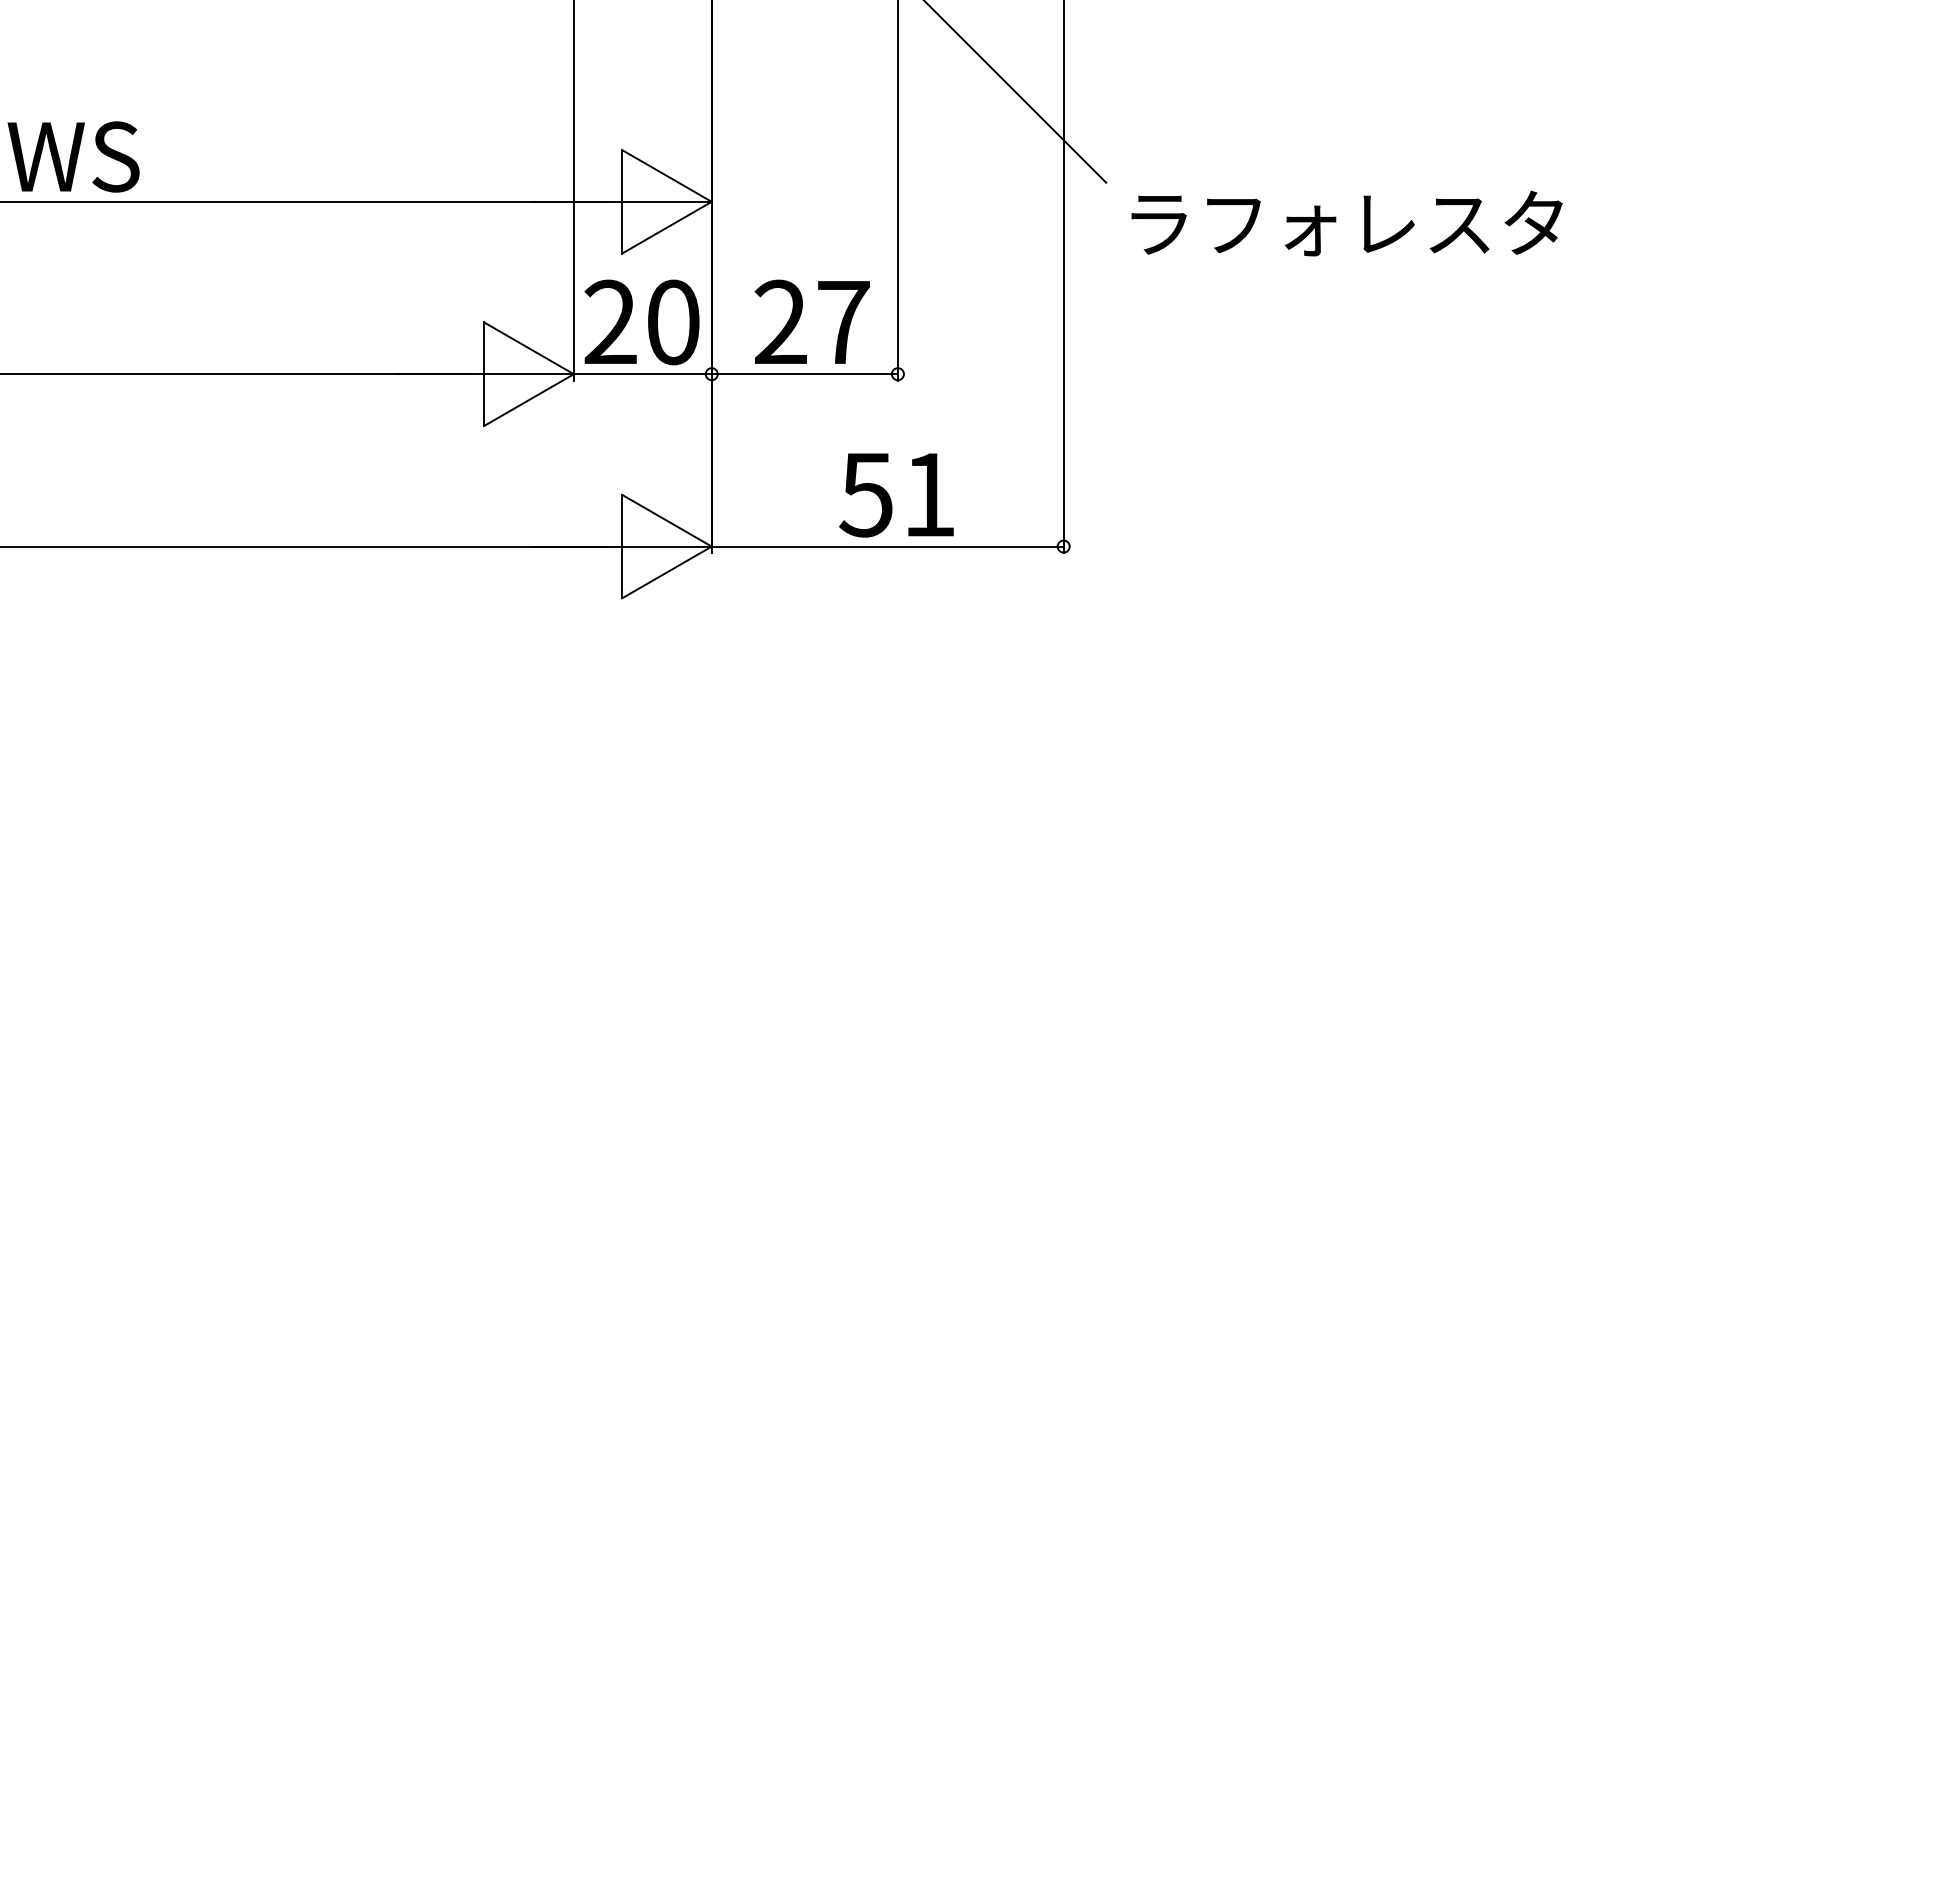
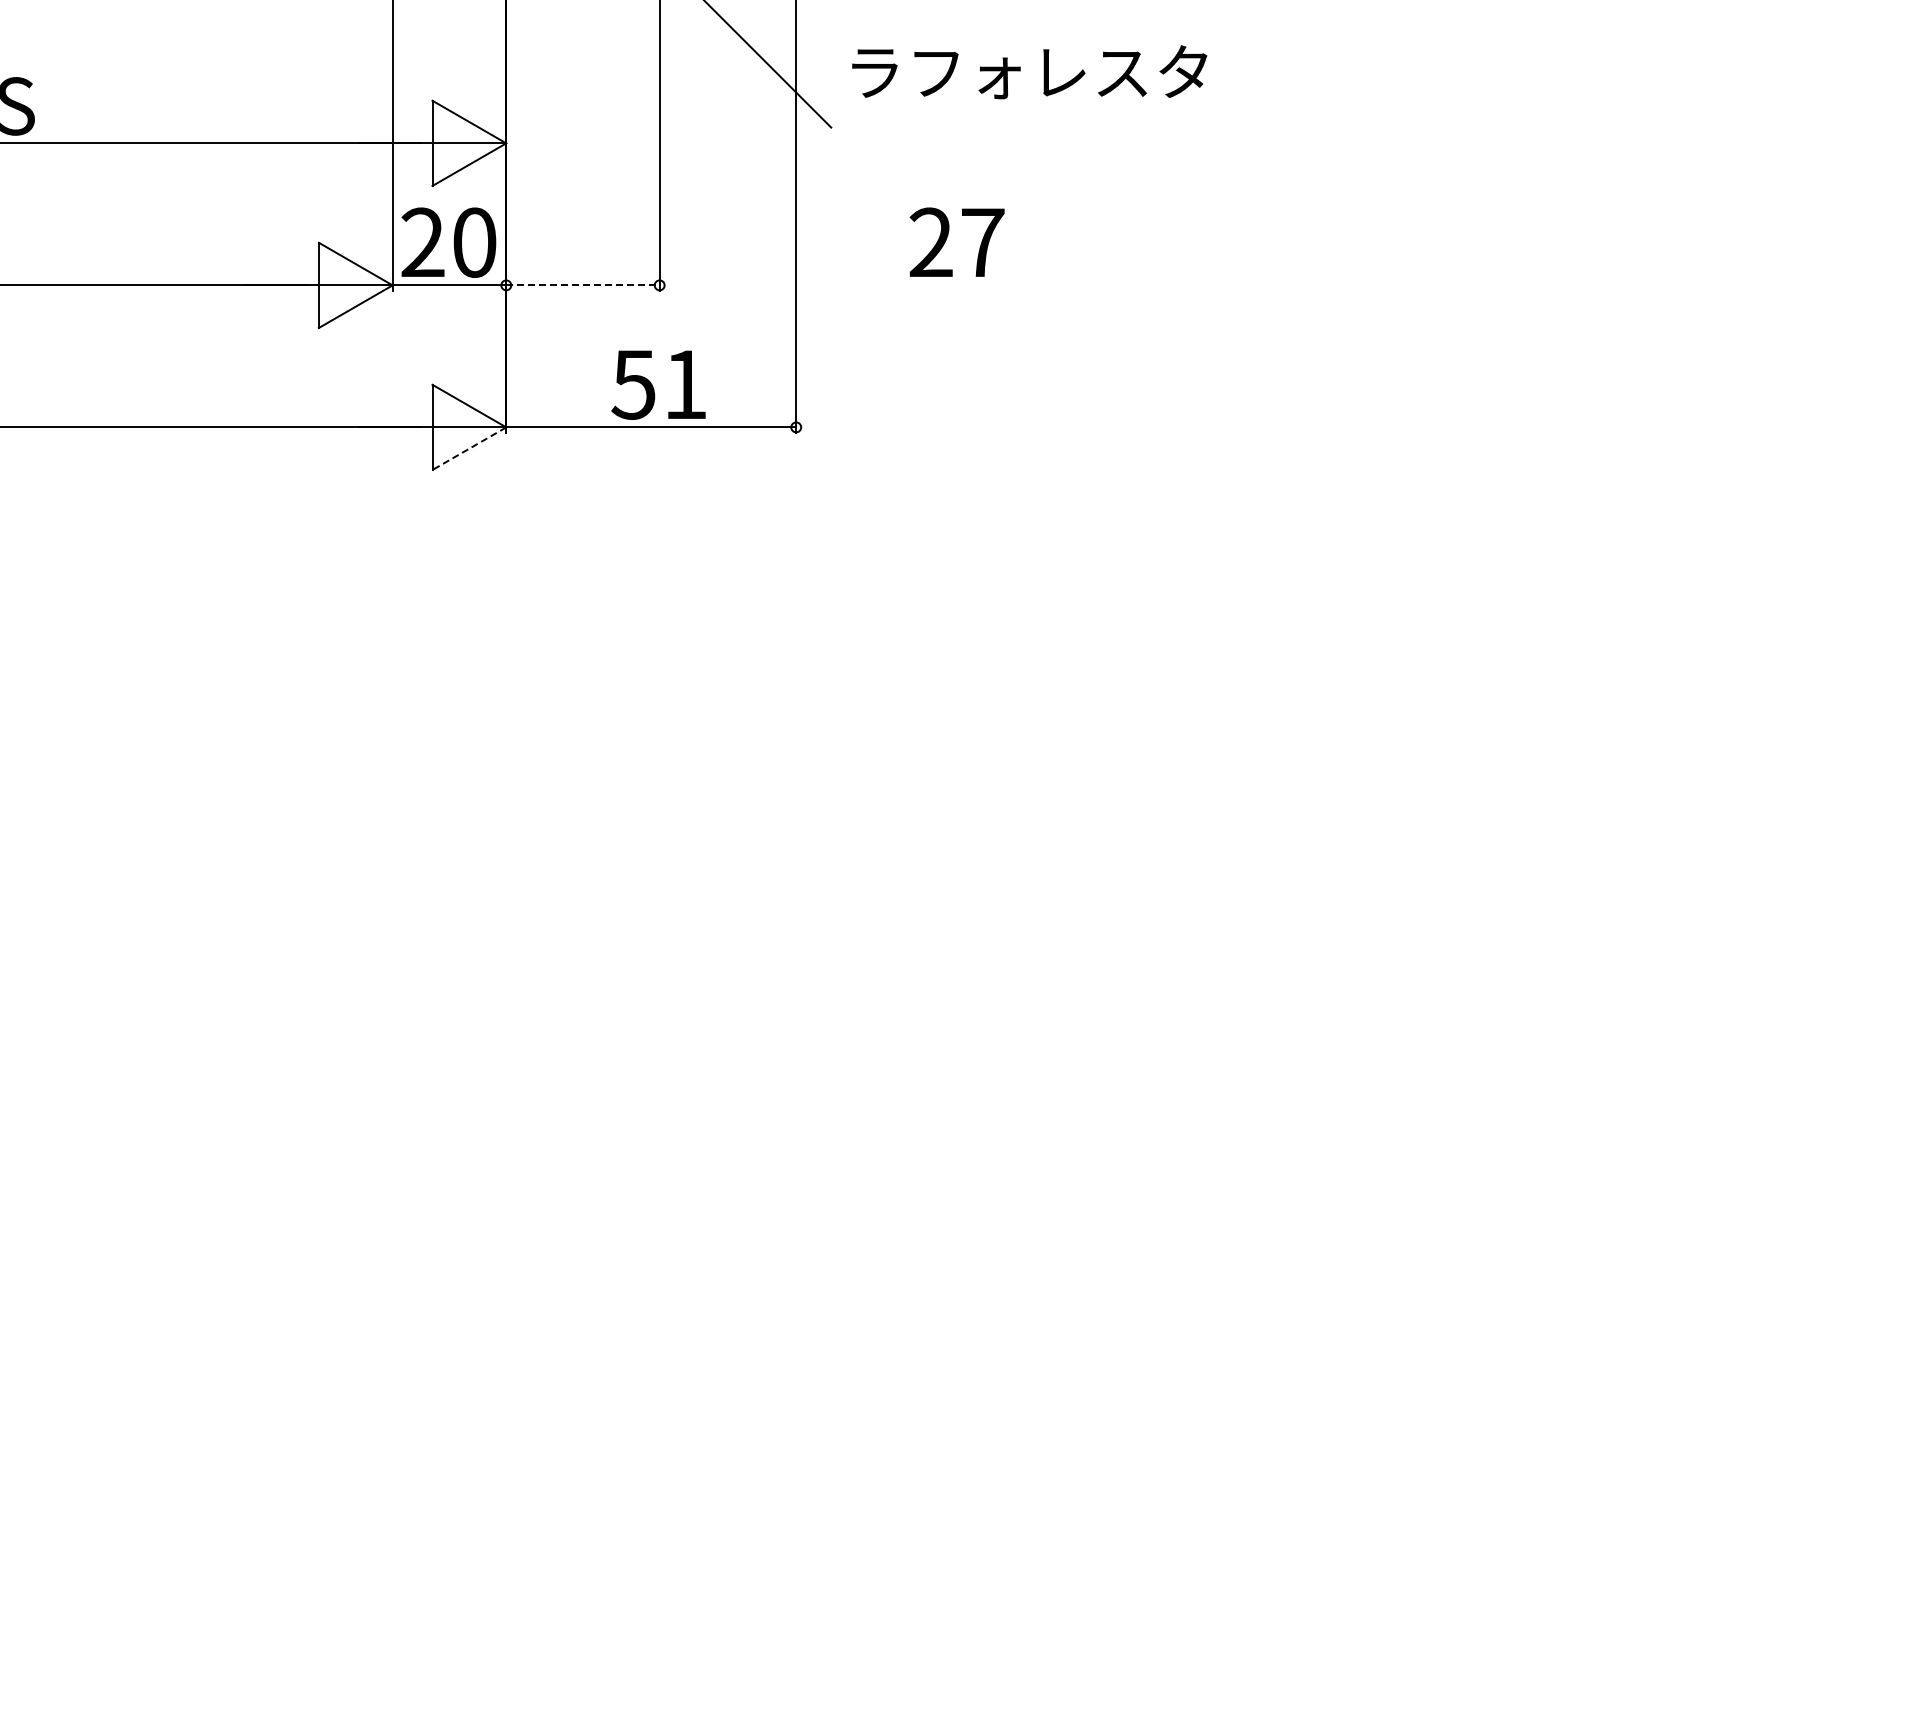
text: (1346, 223) -> (1029, 72), moved
text: (811, 320) -> (956, 241), moved
line: (804, 374) -> (582, 285), solid -> dashed
line: (667, 572) -> (469, 448), solid -> dashed

